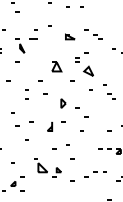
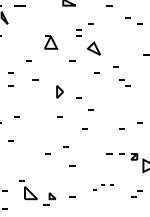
part: (49, 126) -> (41, 122), removed
part: (47, 167) -> (37, 192), moved
part: (95, 174) -> (103, 187), size x0.7

